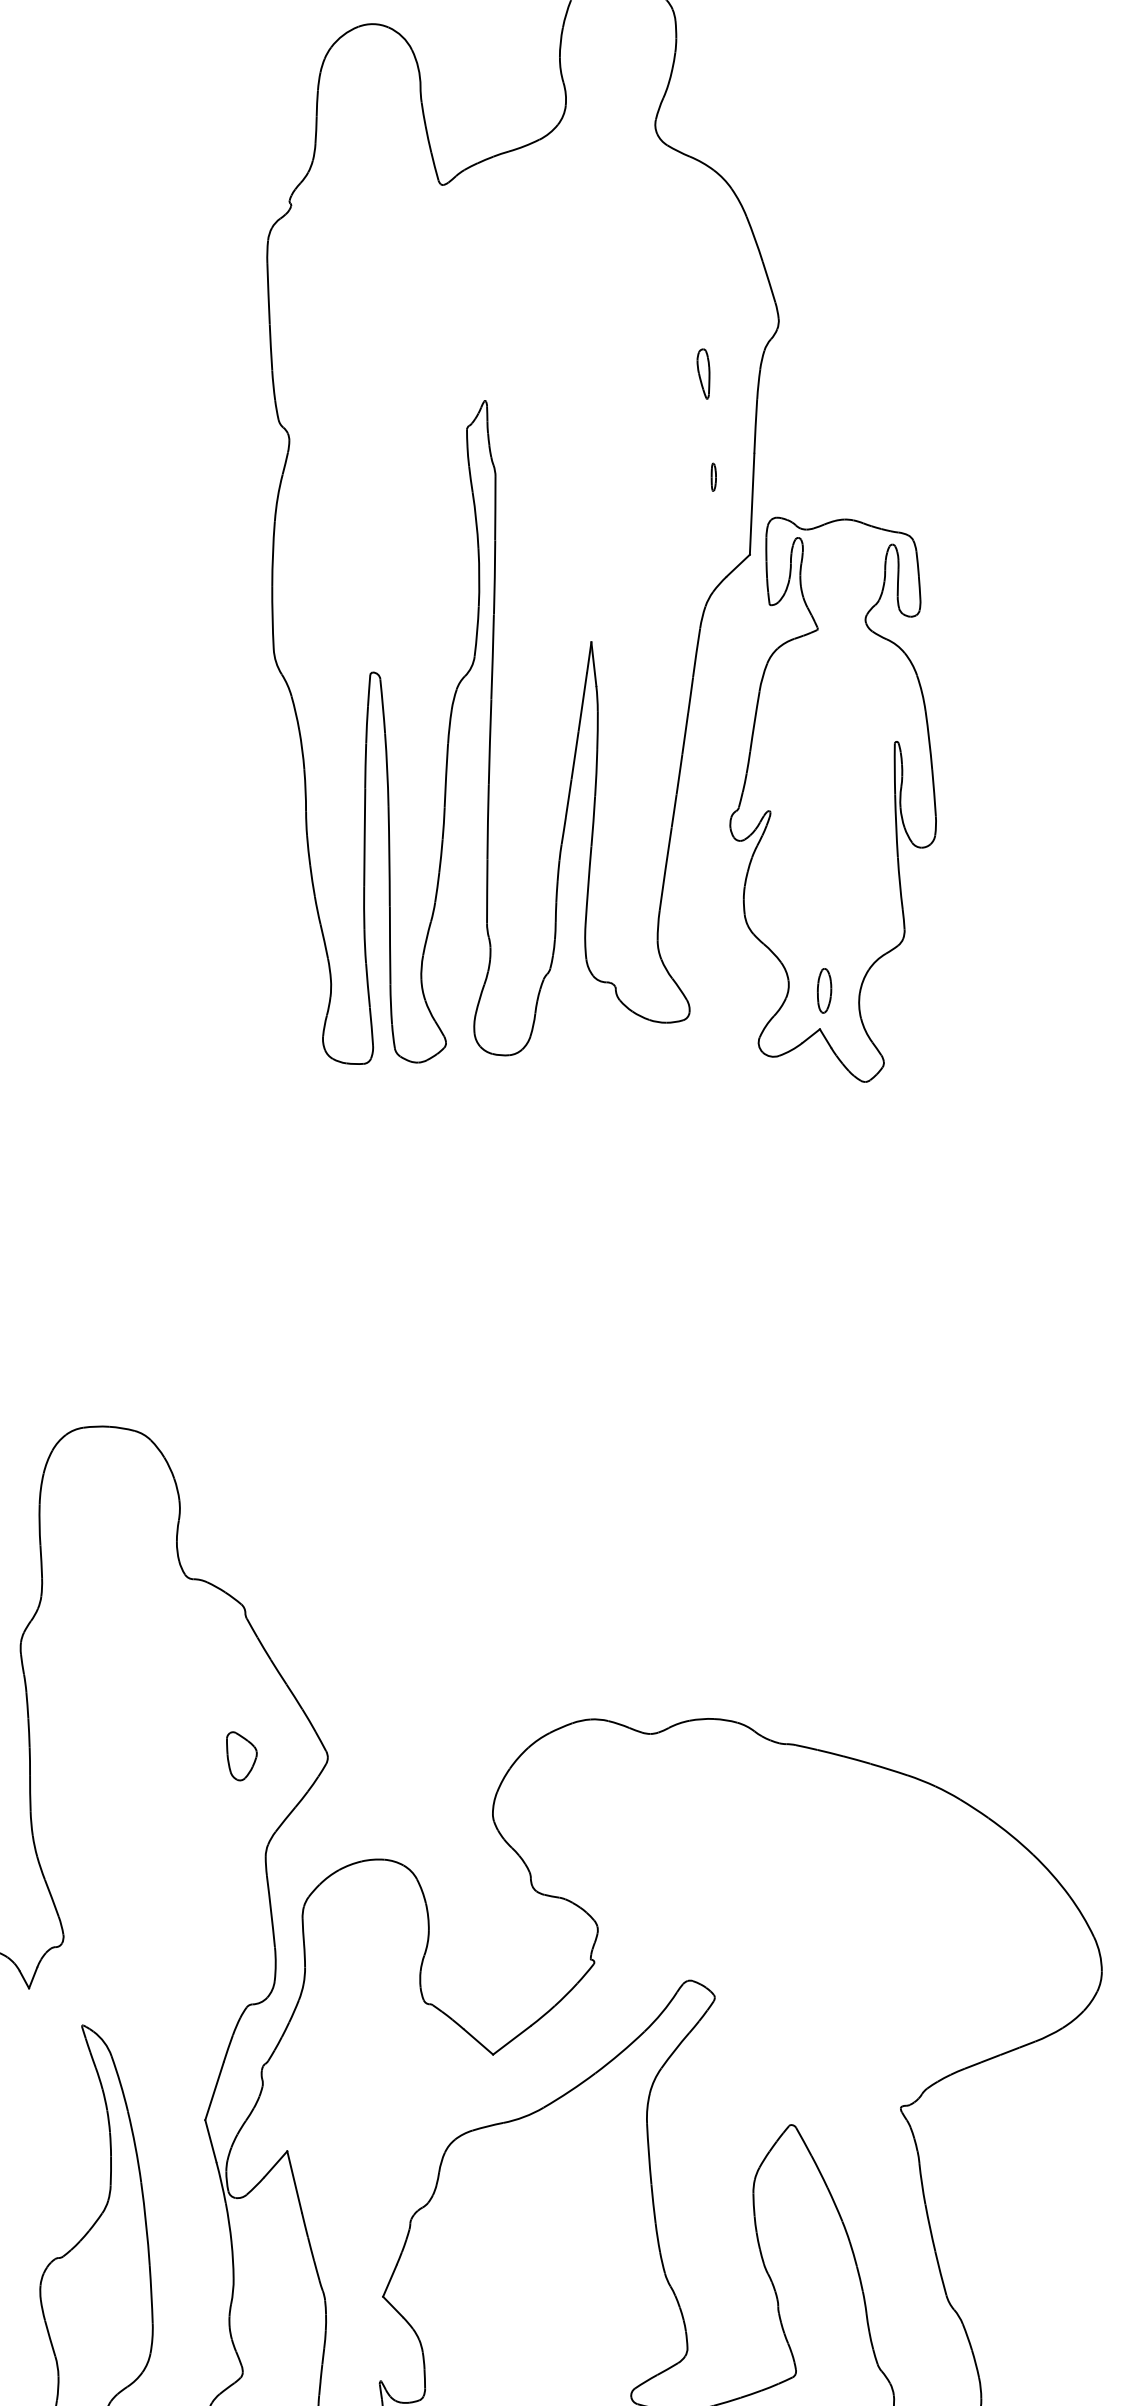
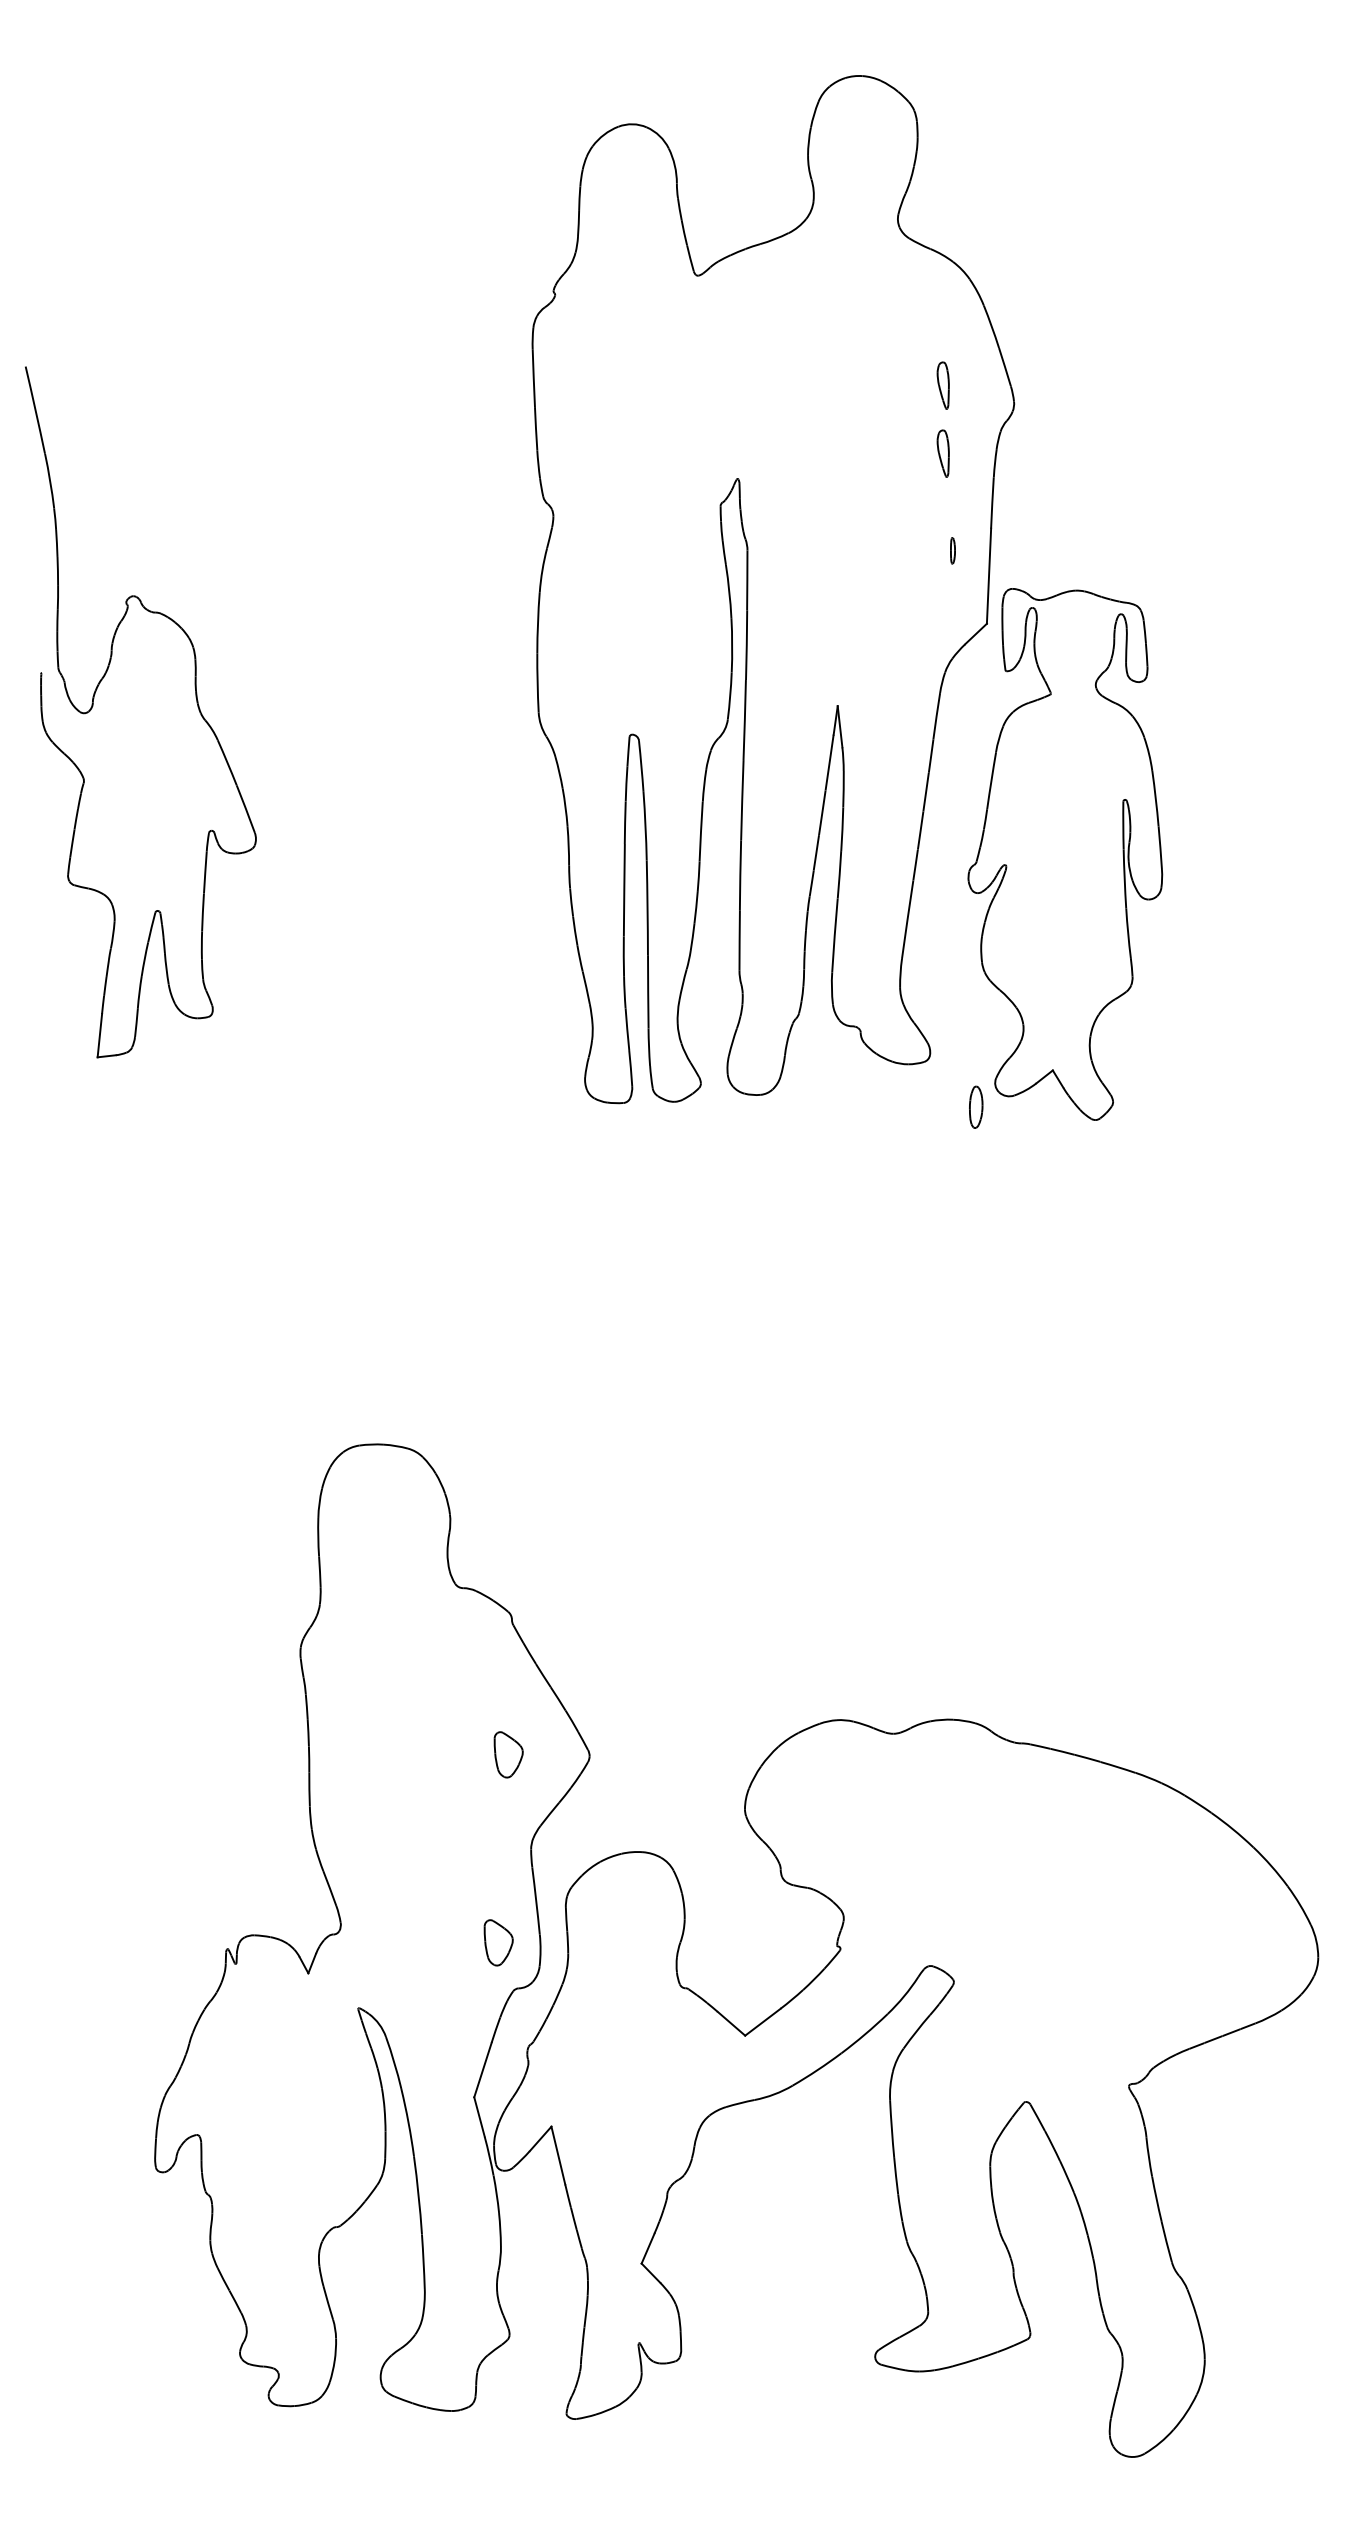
part: (702, 301) -> (942, 385), added
part: (824, 990) -> (976, 1106), moved
part: (231, 1955) -> (498, 1942), added

